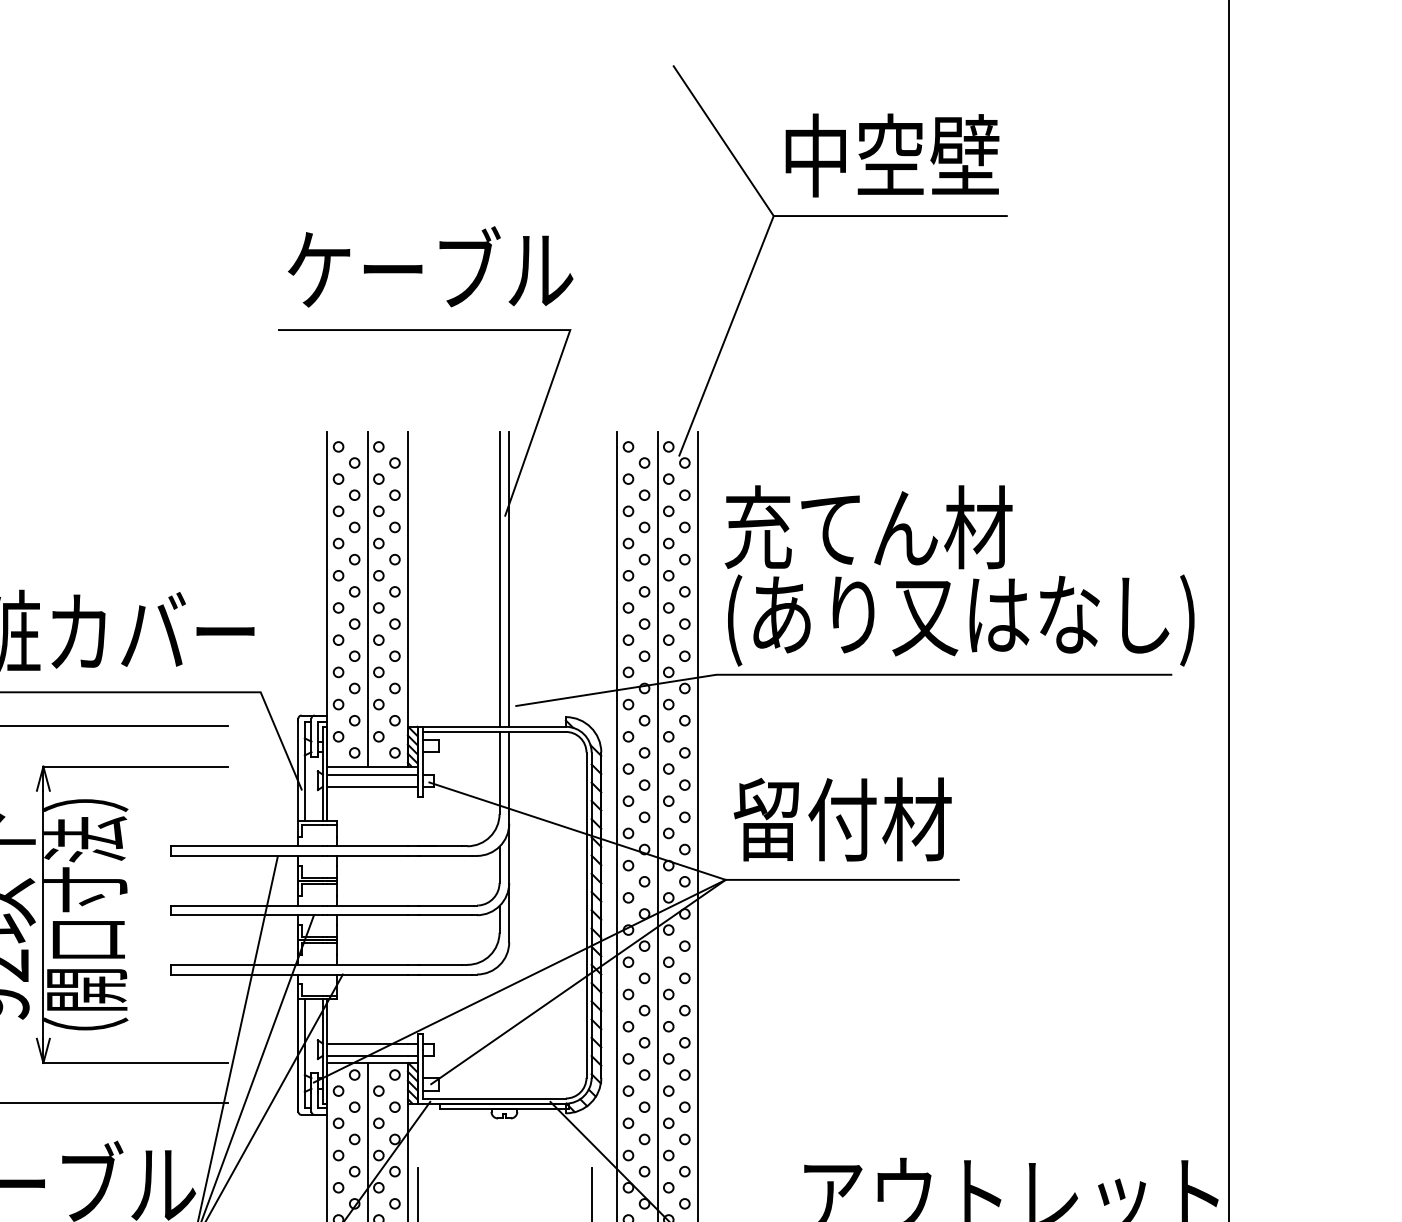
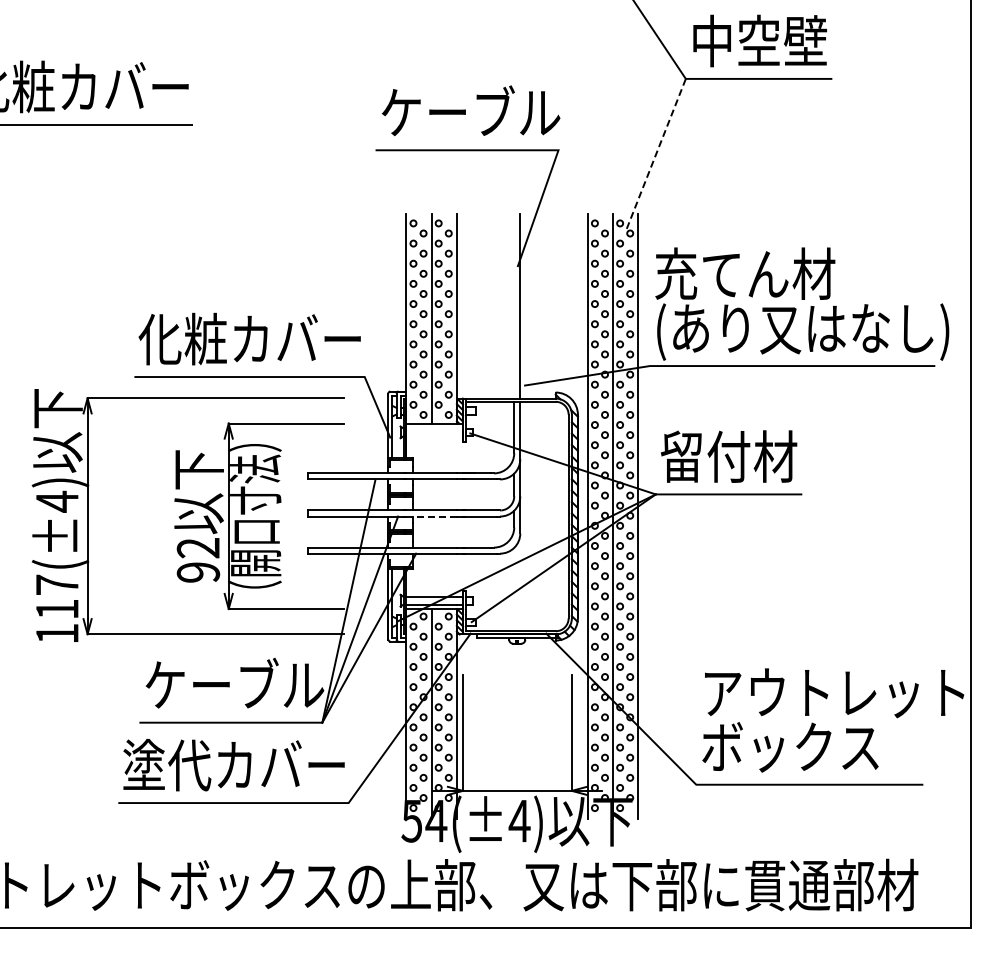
line: (726, 335) -> (656, 153), solid -> dashed
line: (499, 578) -> (514, 305), removed
line: (372, 774) -> (434, 428), removed
line: (372, 787) -> (434, 436), removed
line: (367, 915) -> (431, 516), solid -> dashed

